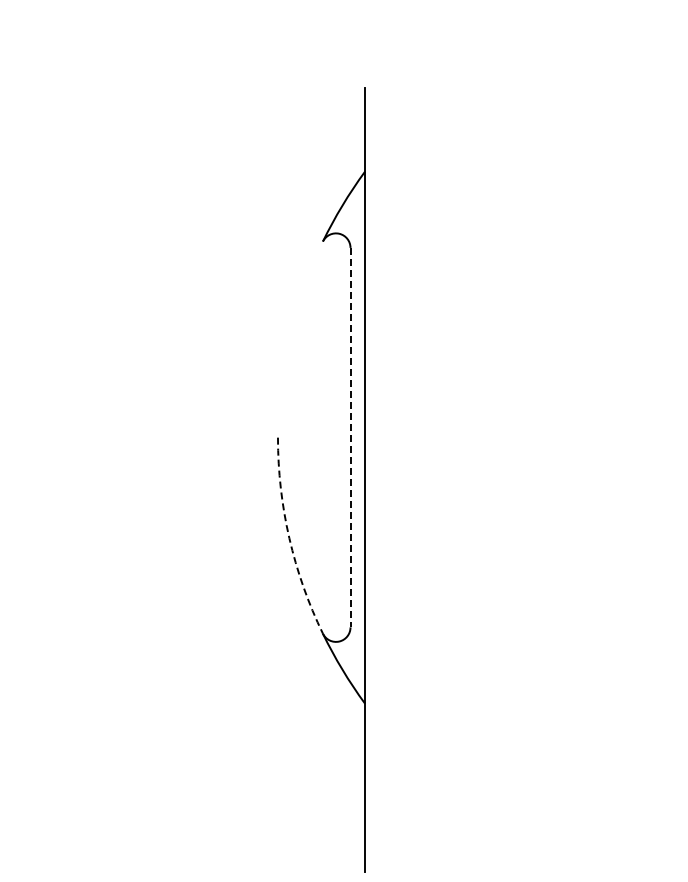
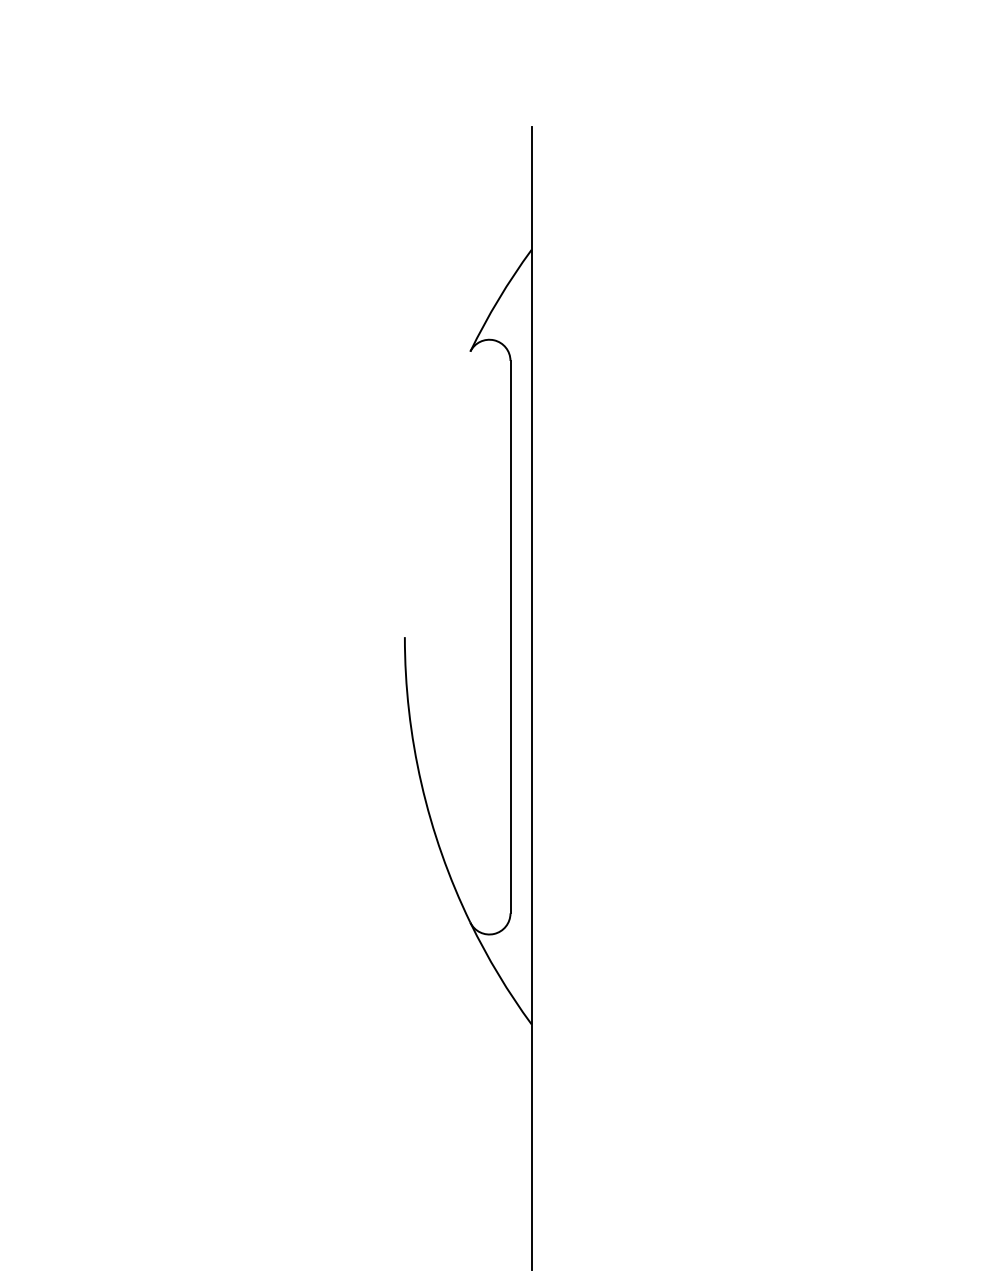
line: (350, 437) -> (510, 636), dashed -> solid
arc: (289, 538) -> (421, 783), dashed -> solid

